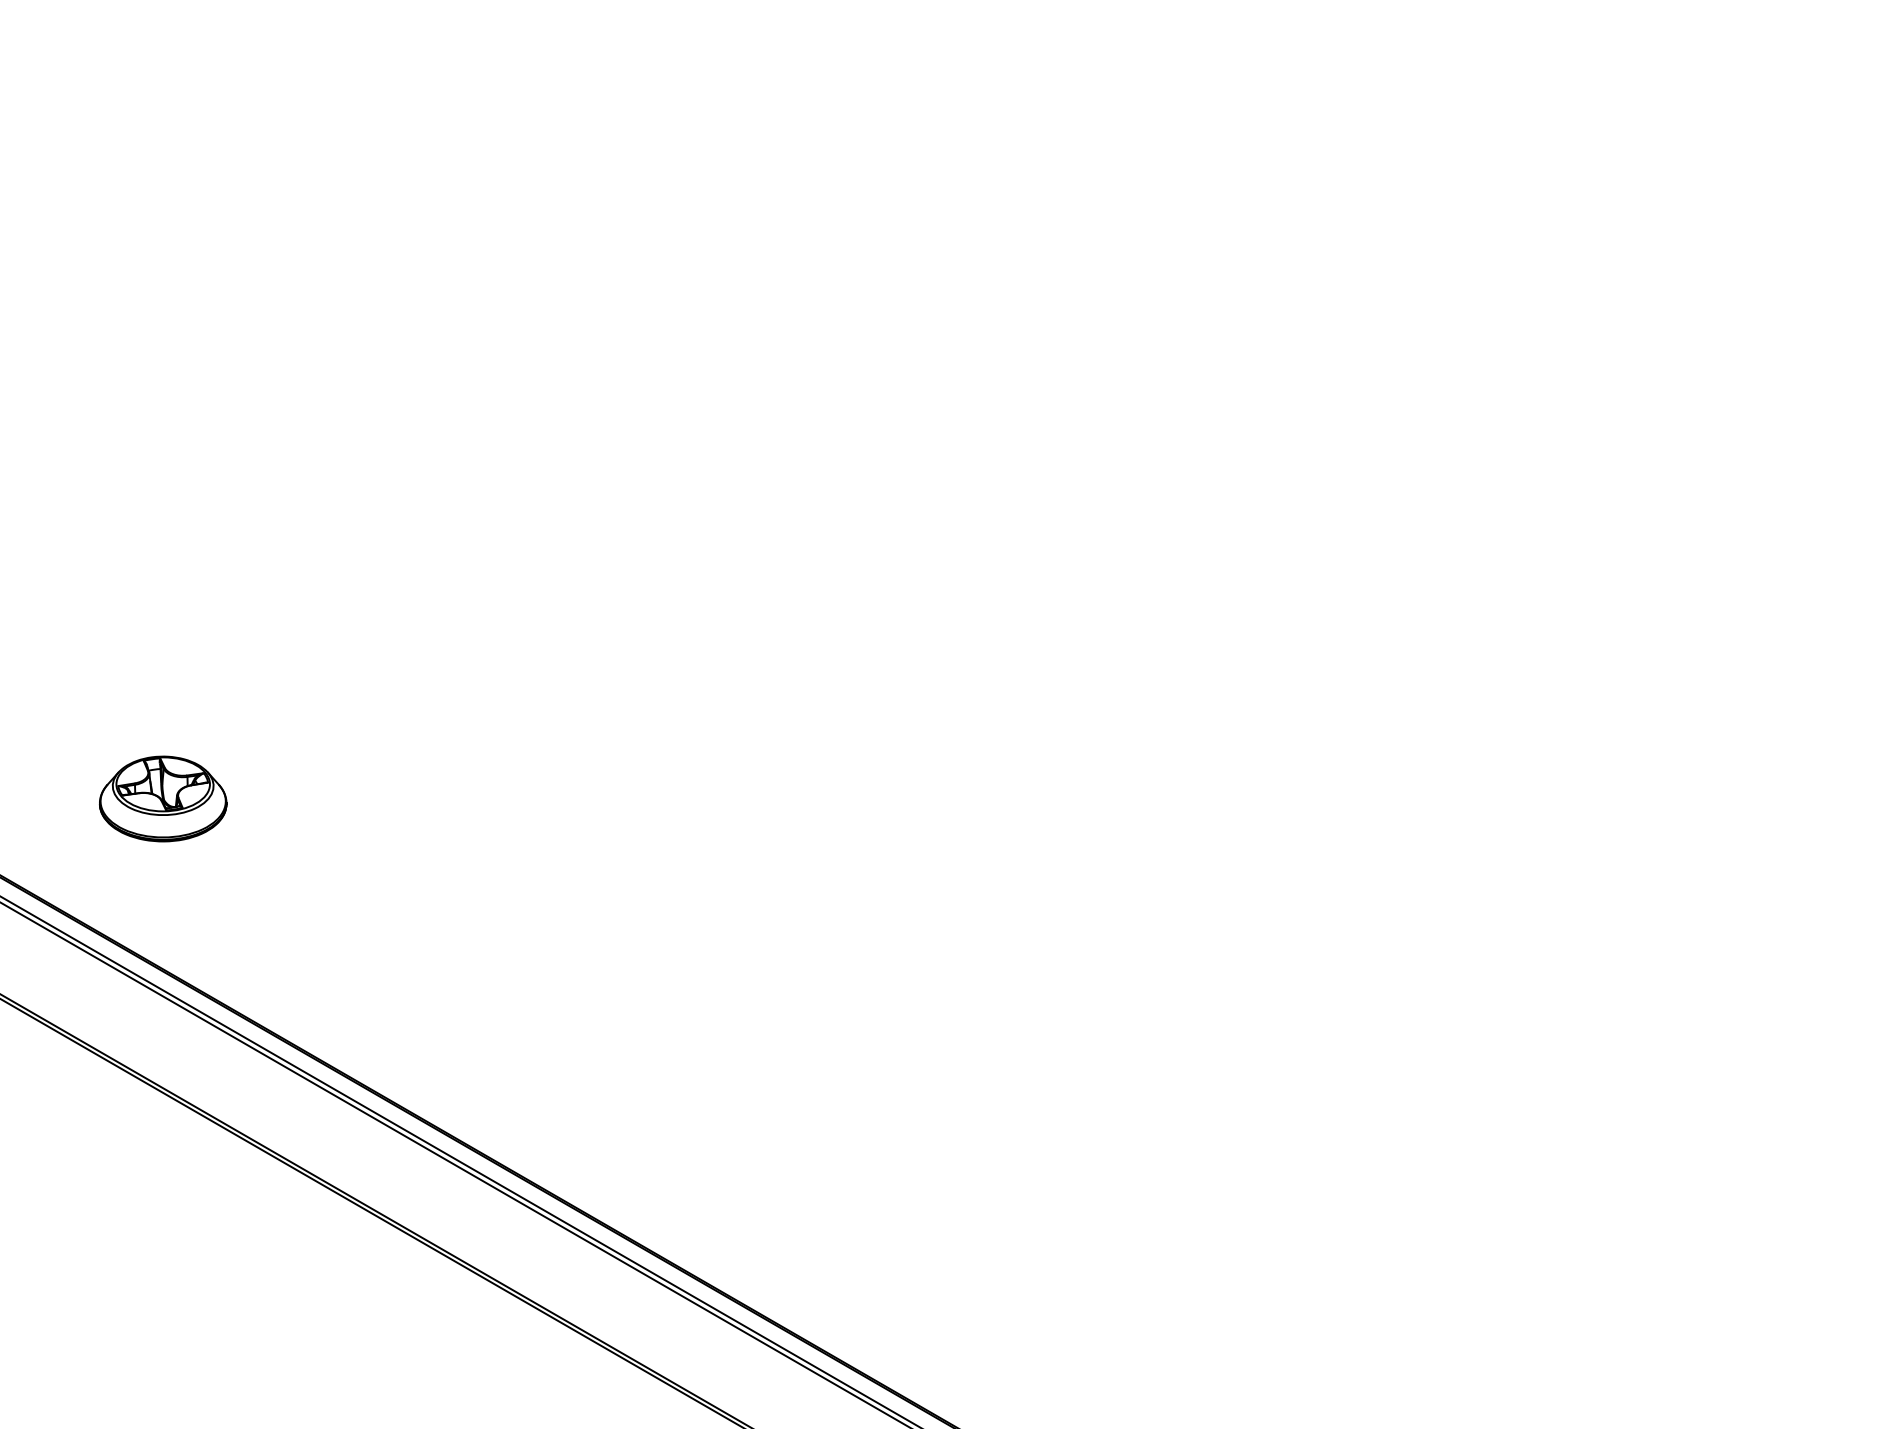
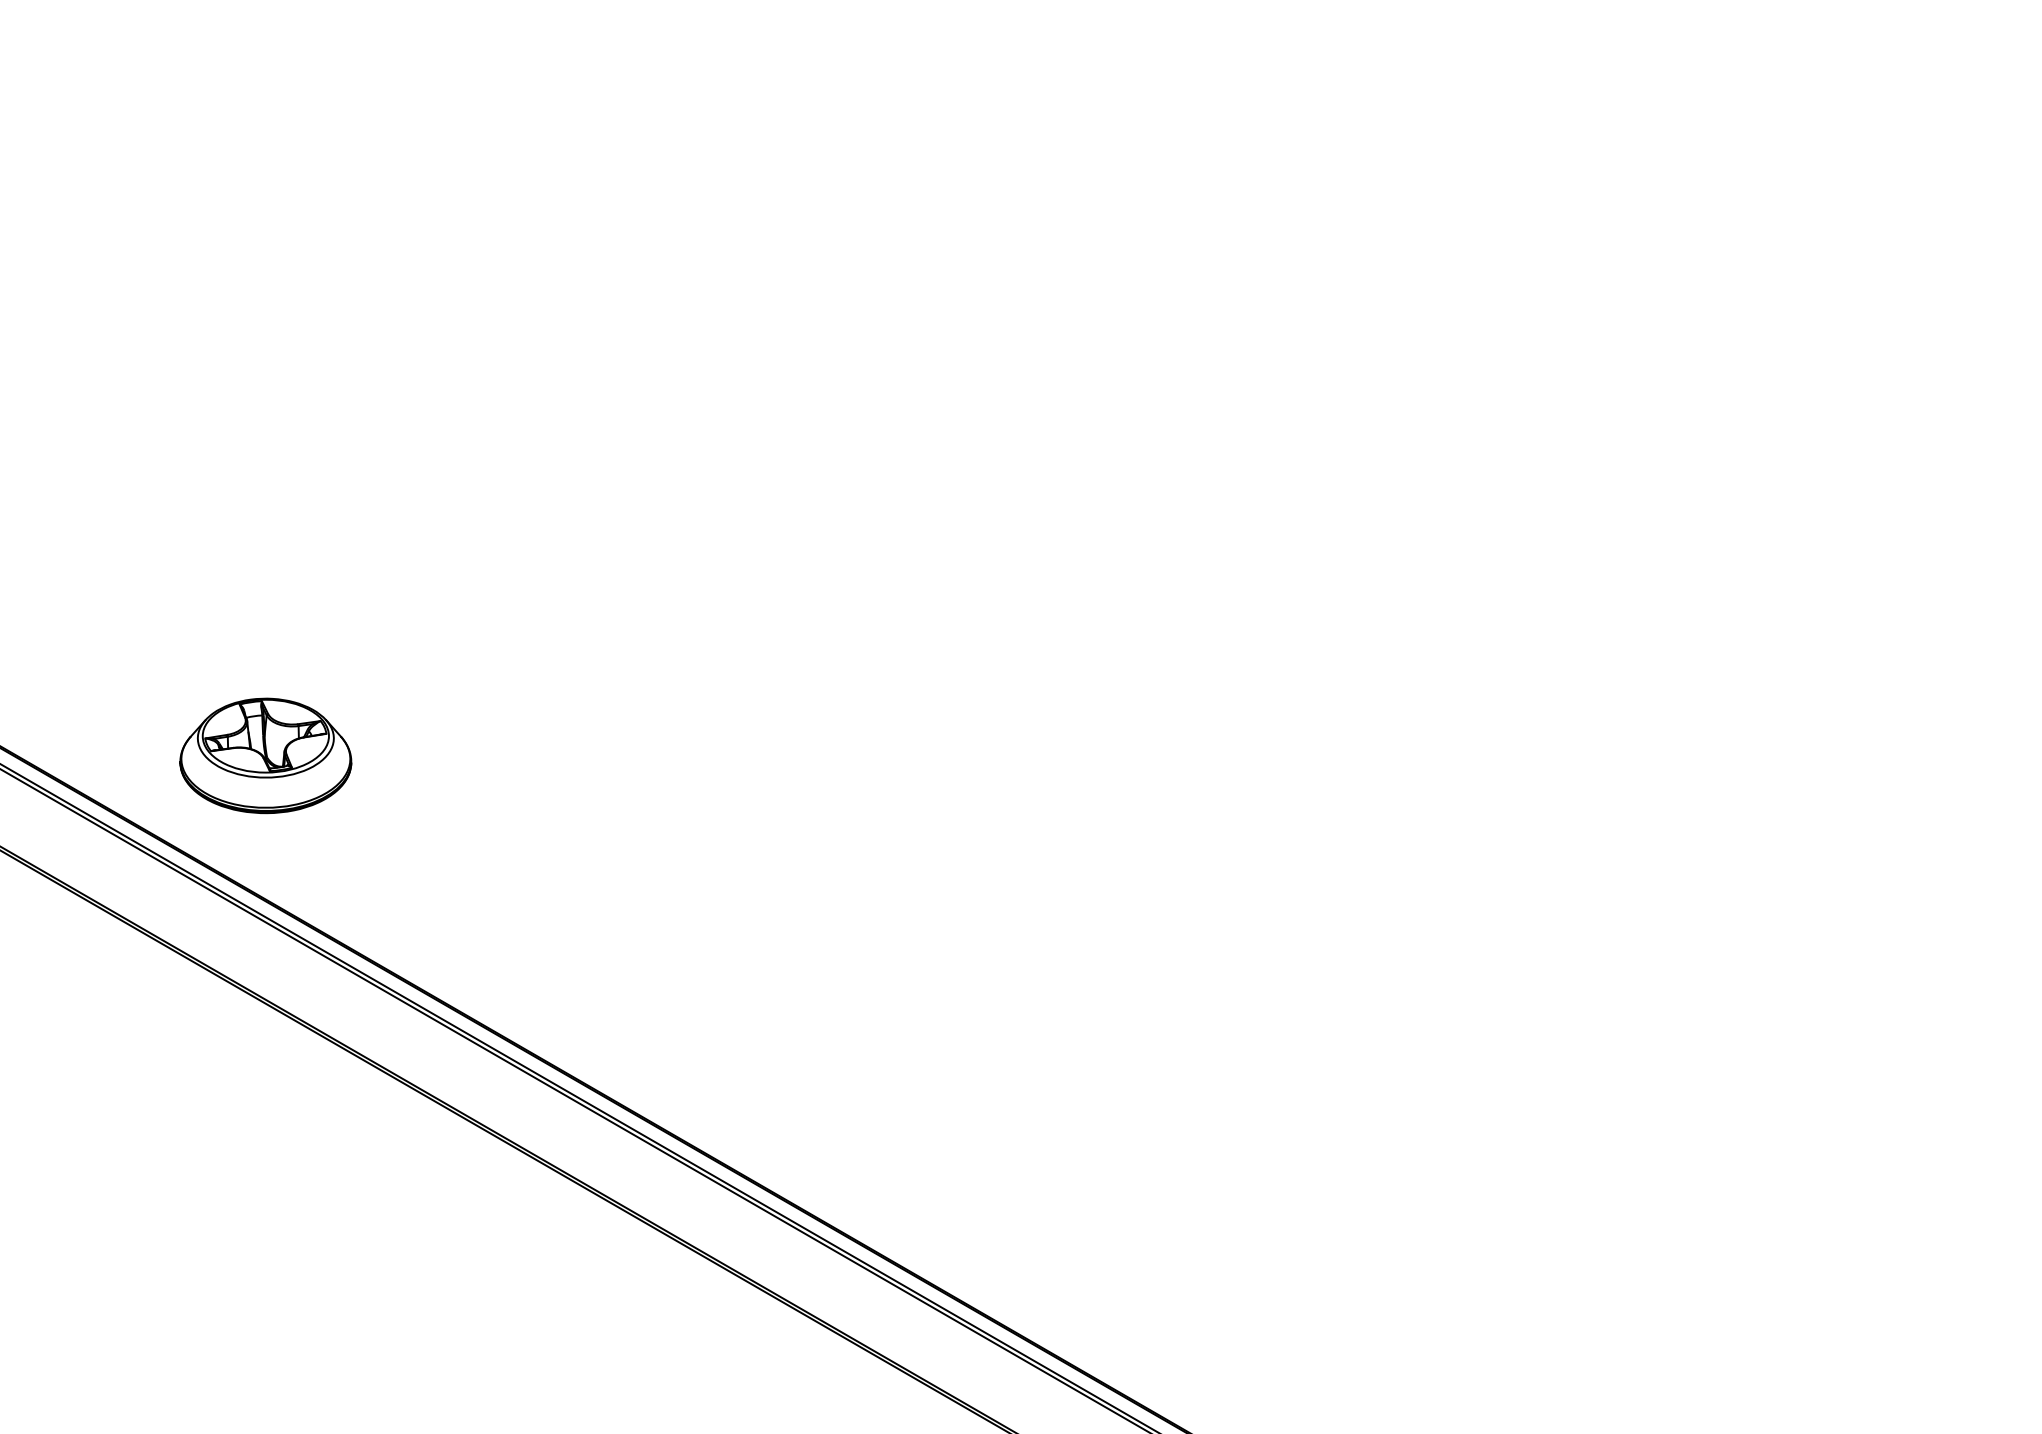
part: (162, 798) -> (265, 755), size x1.6

